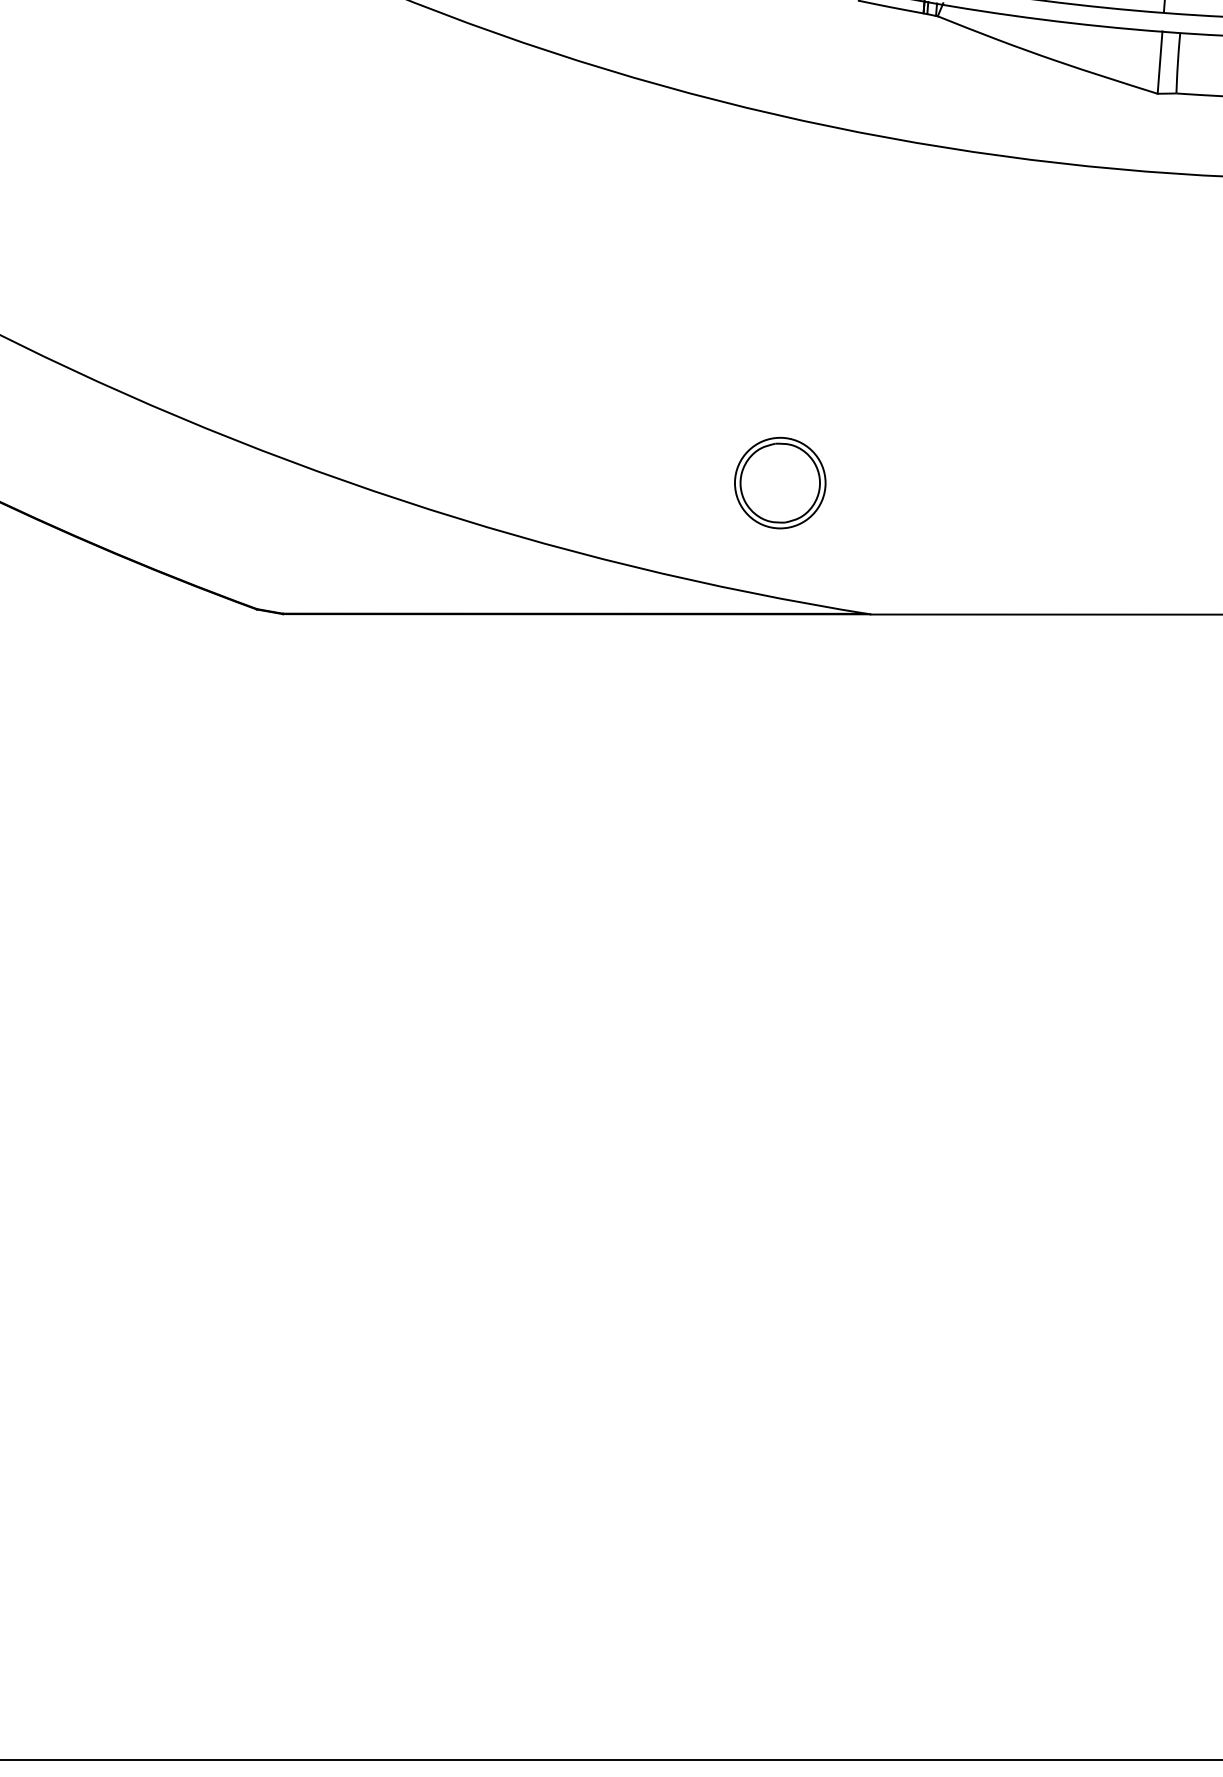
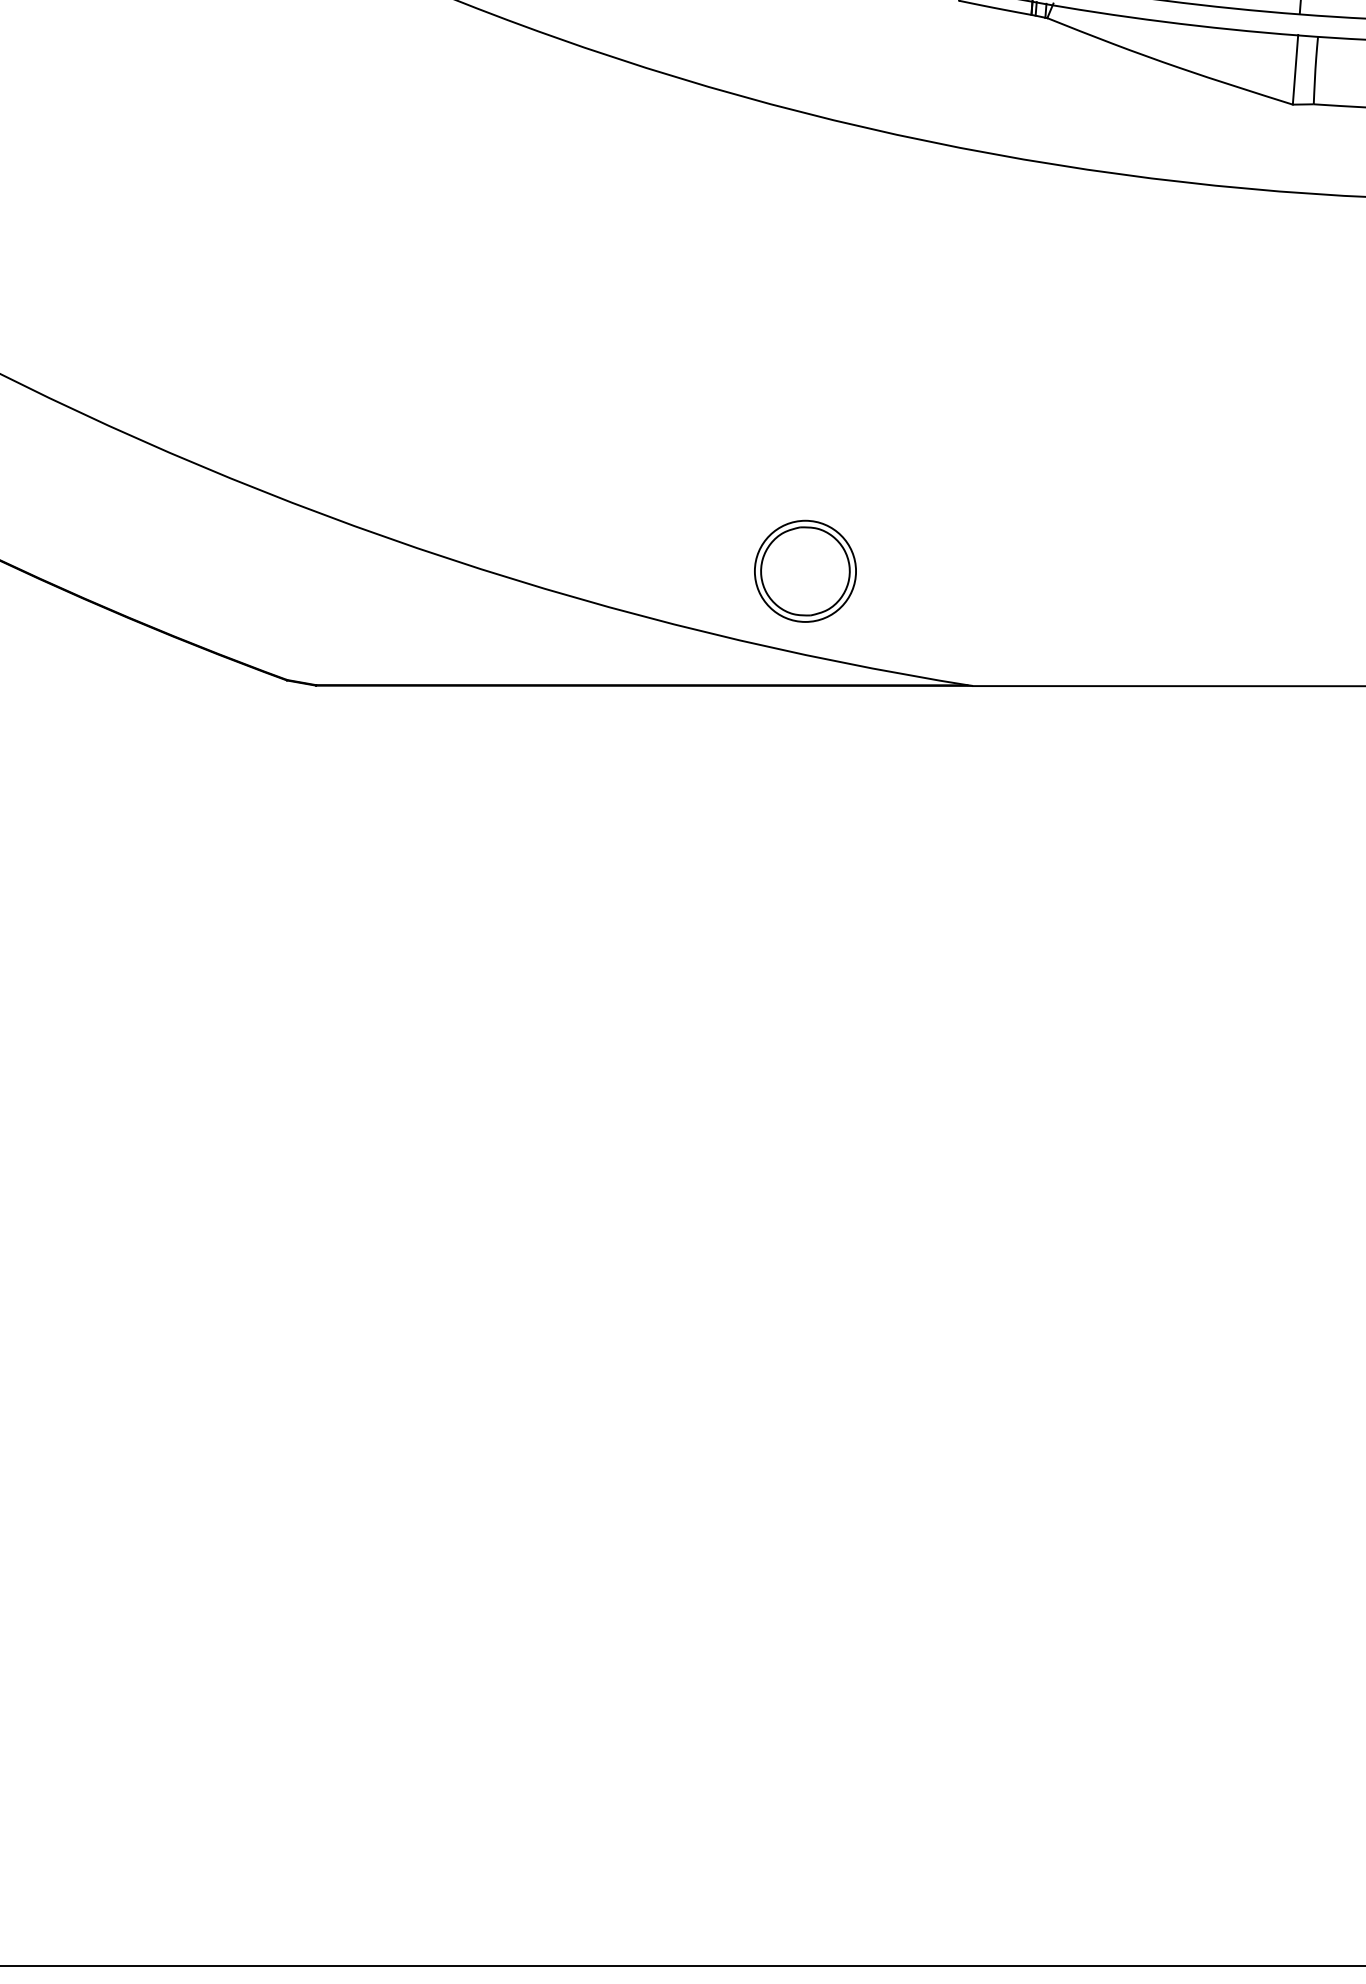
part: (780, 482) -> (805, 570), moved

